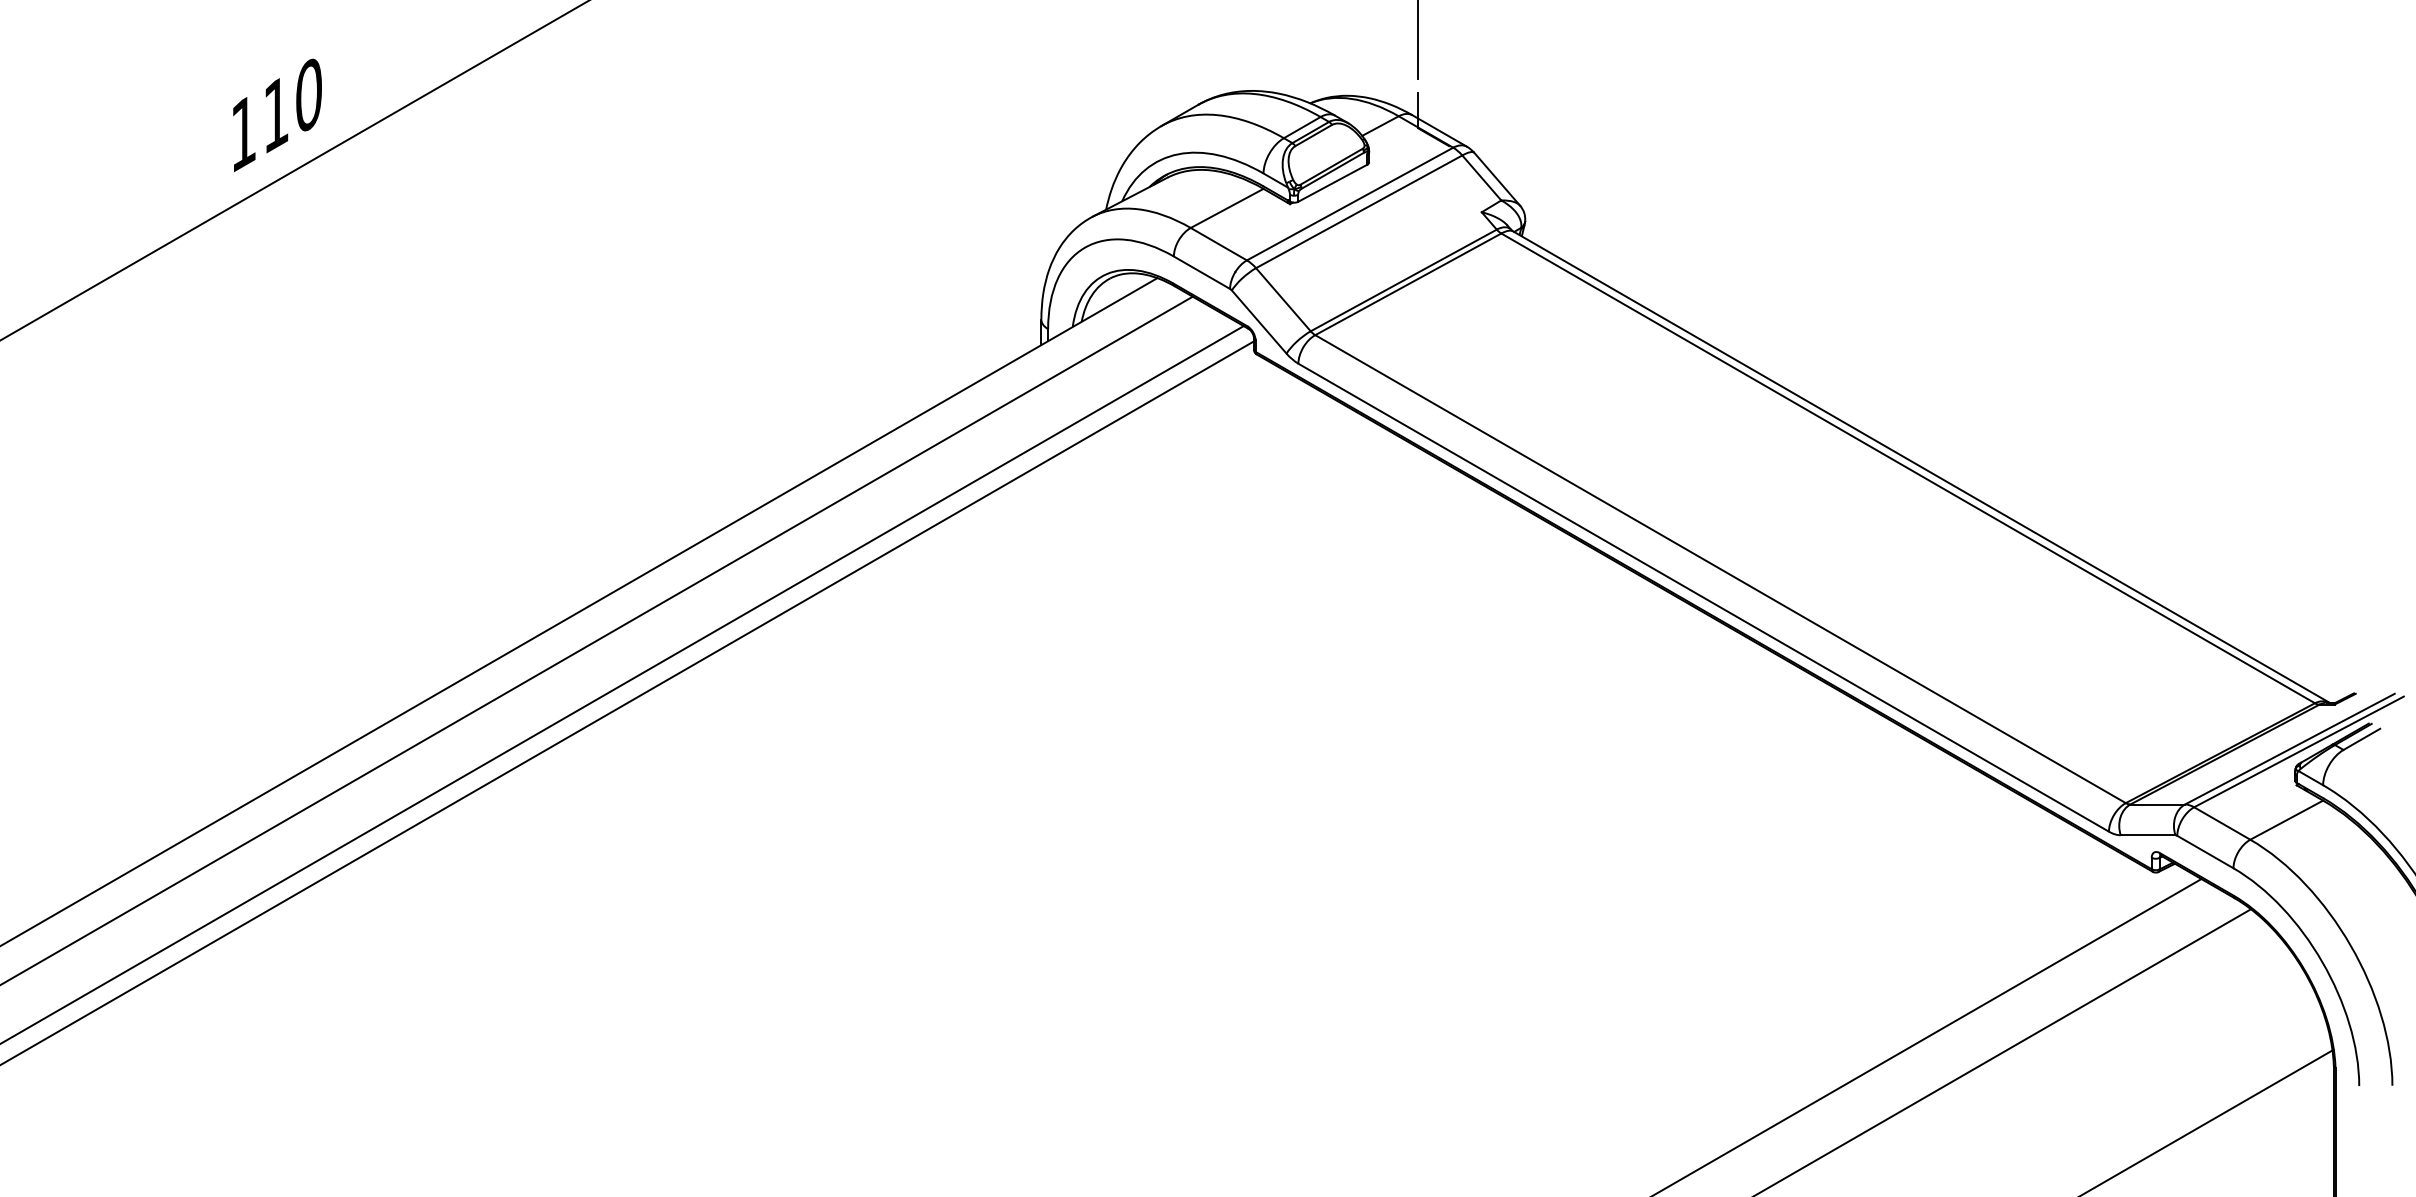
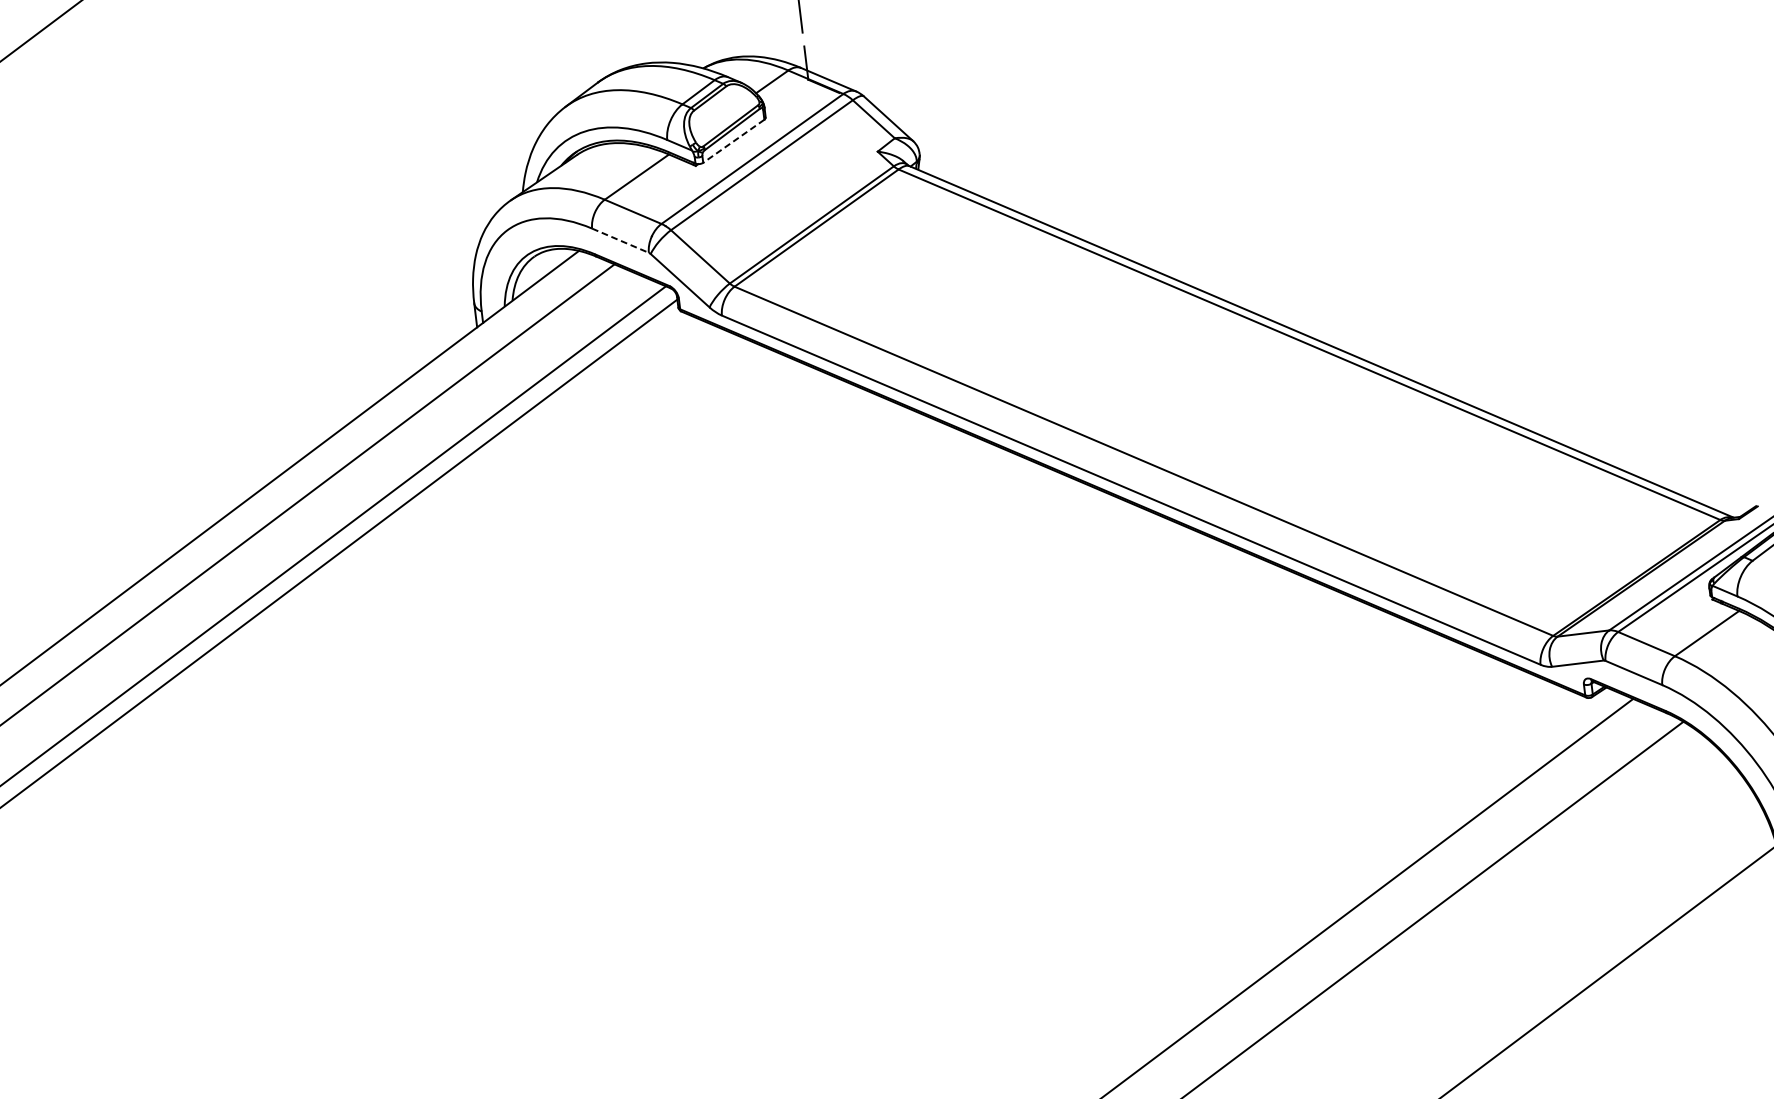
line: (1332, 183) -> (733, 141), solid -> dashed
line: (1202, 273) -> (621, 241), solid -> dashed

